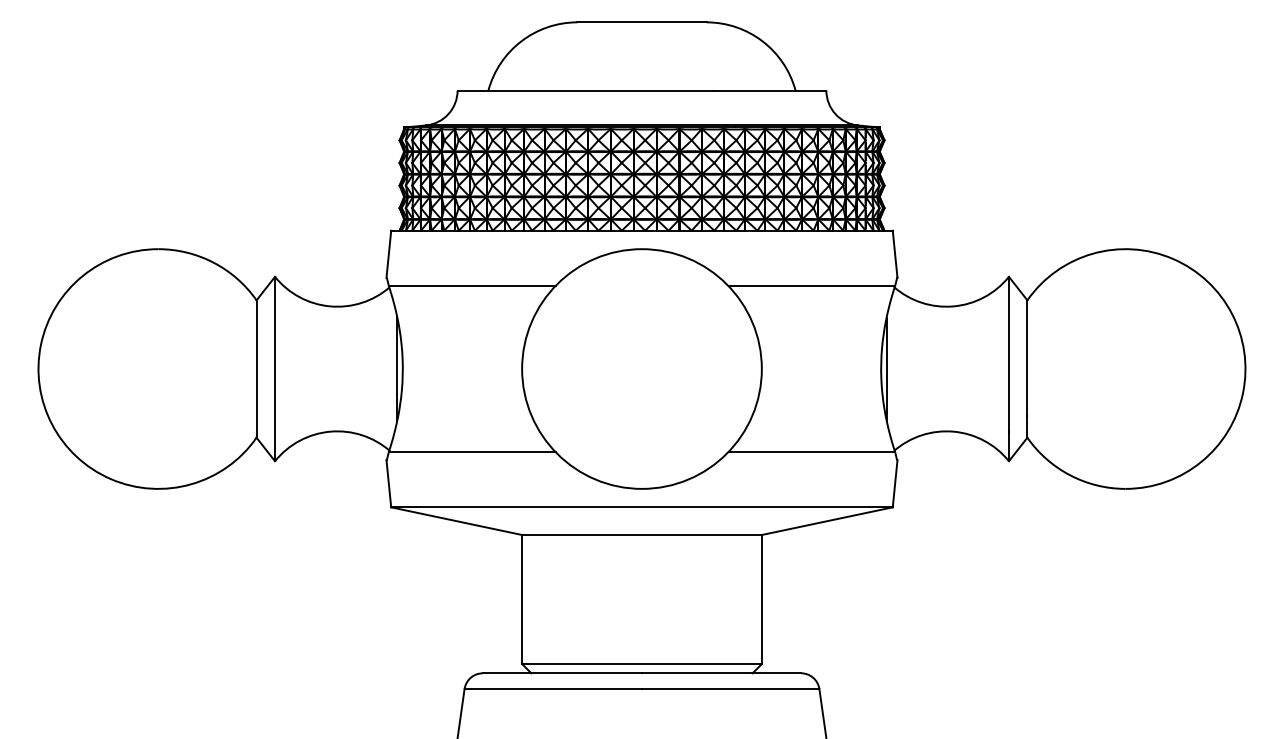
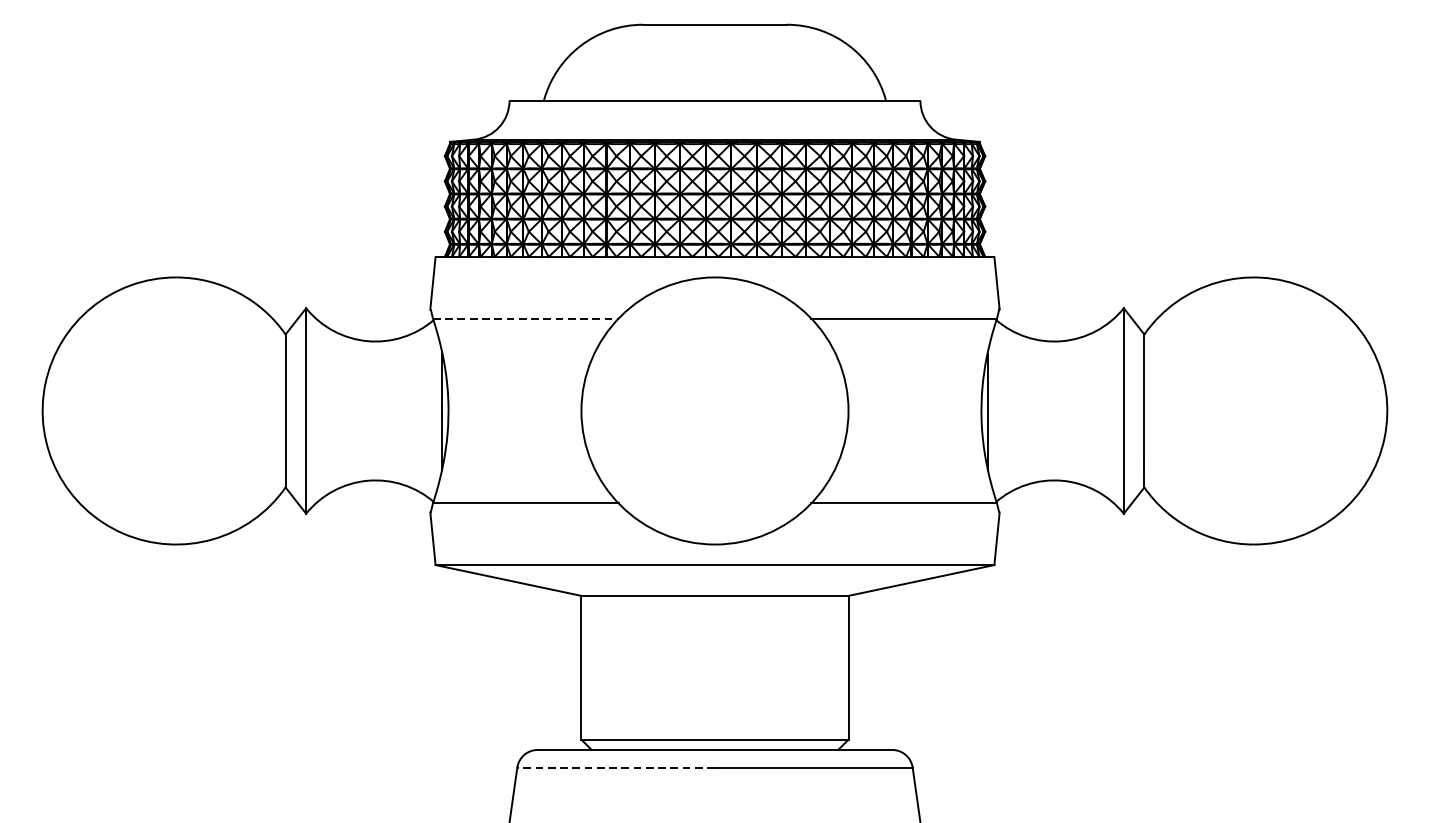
line: (472, 286) -> (526, 319), solid -> dashed
line: (553, 689) -> (616, 768), solid -> dashed

